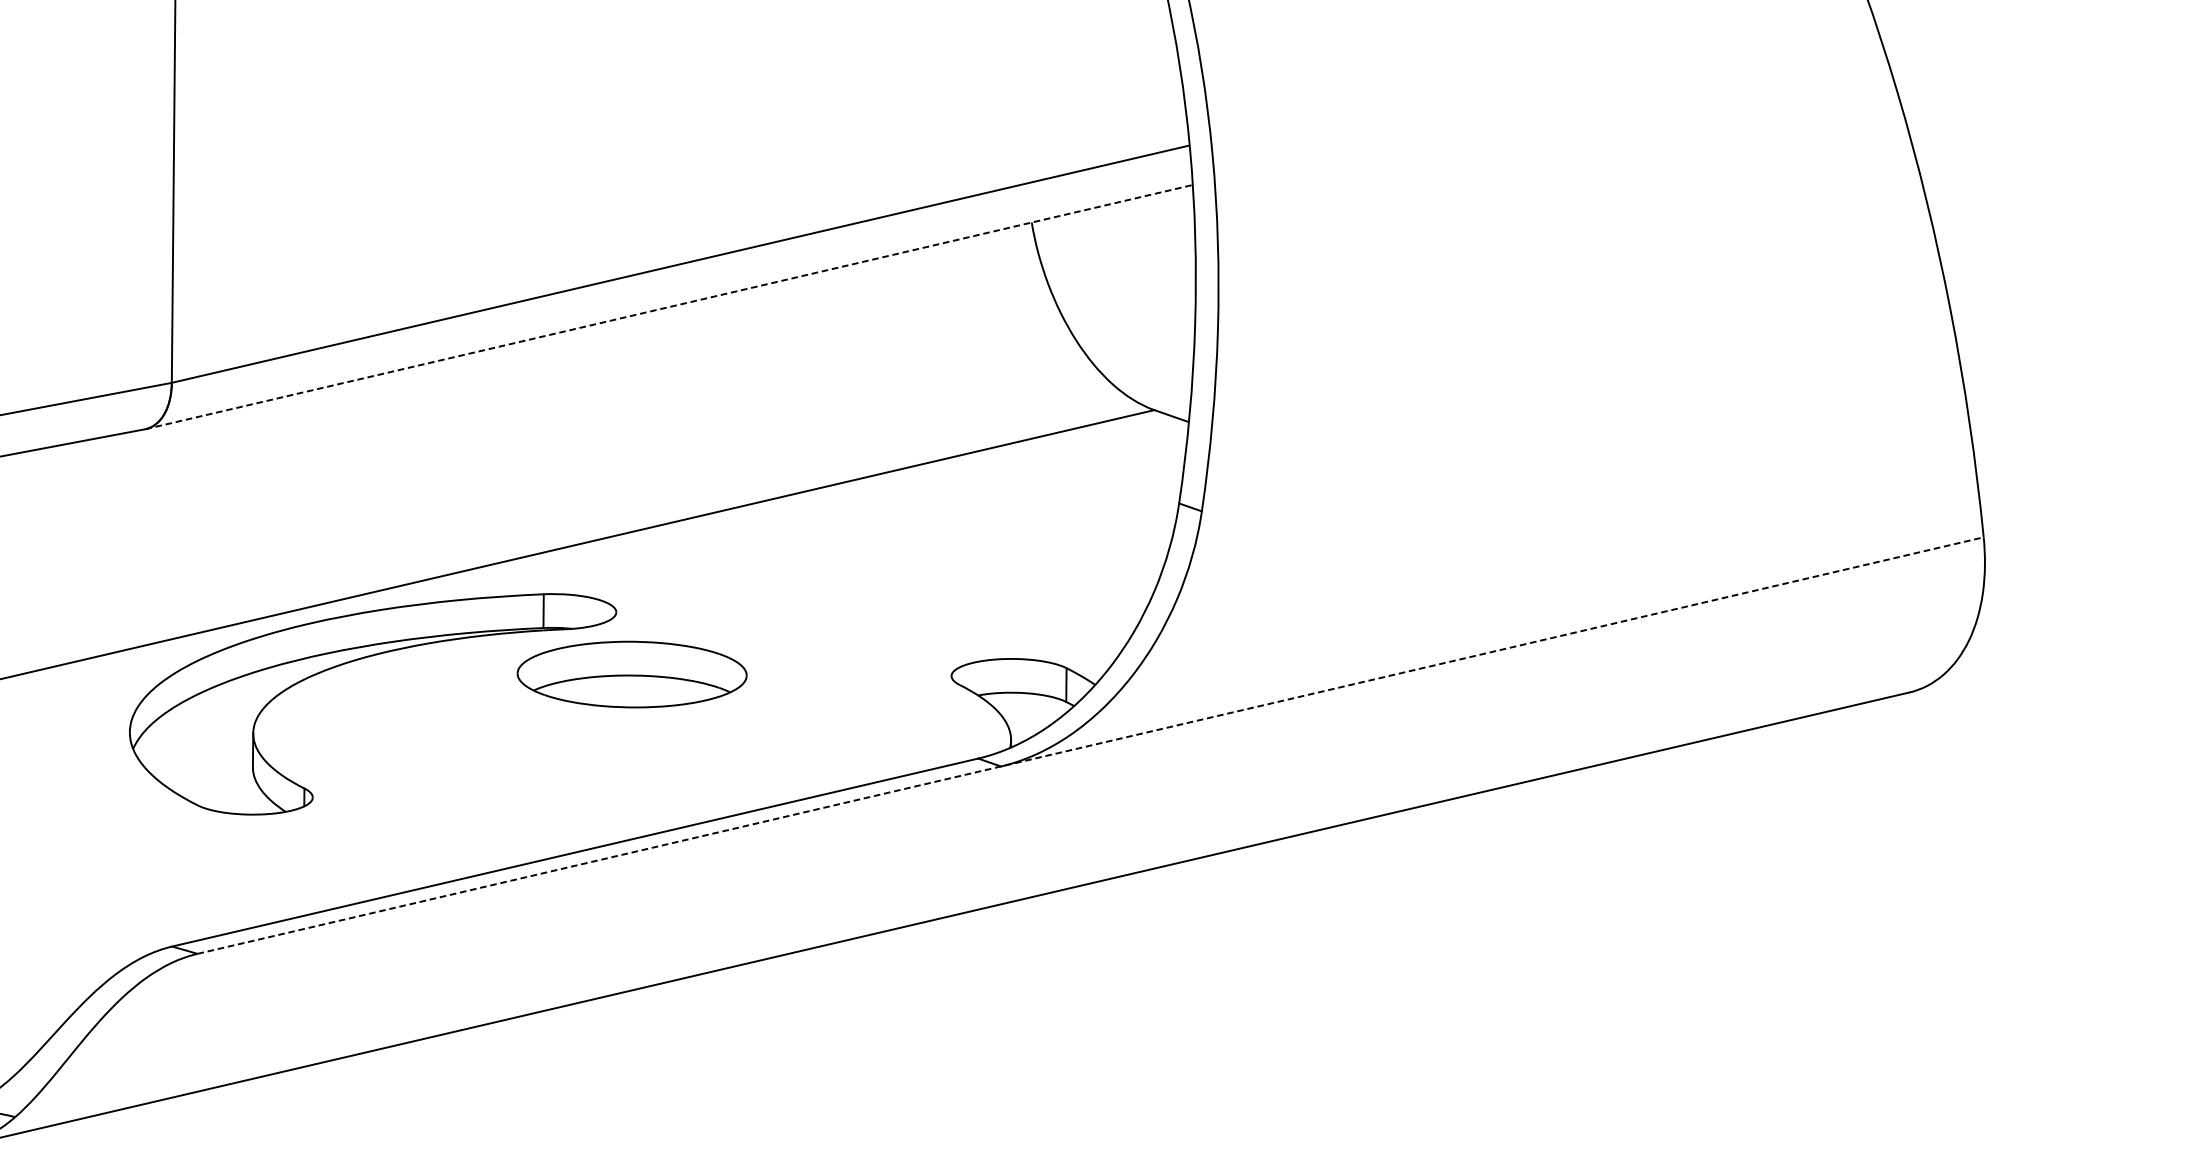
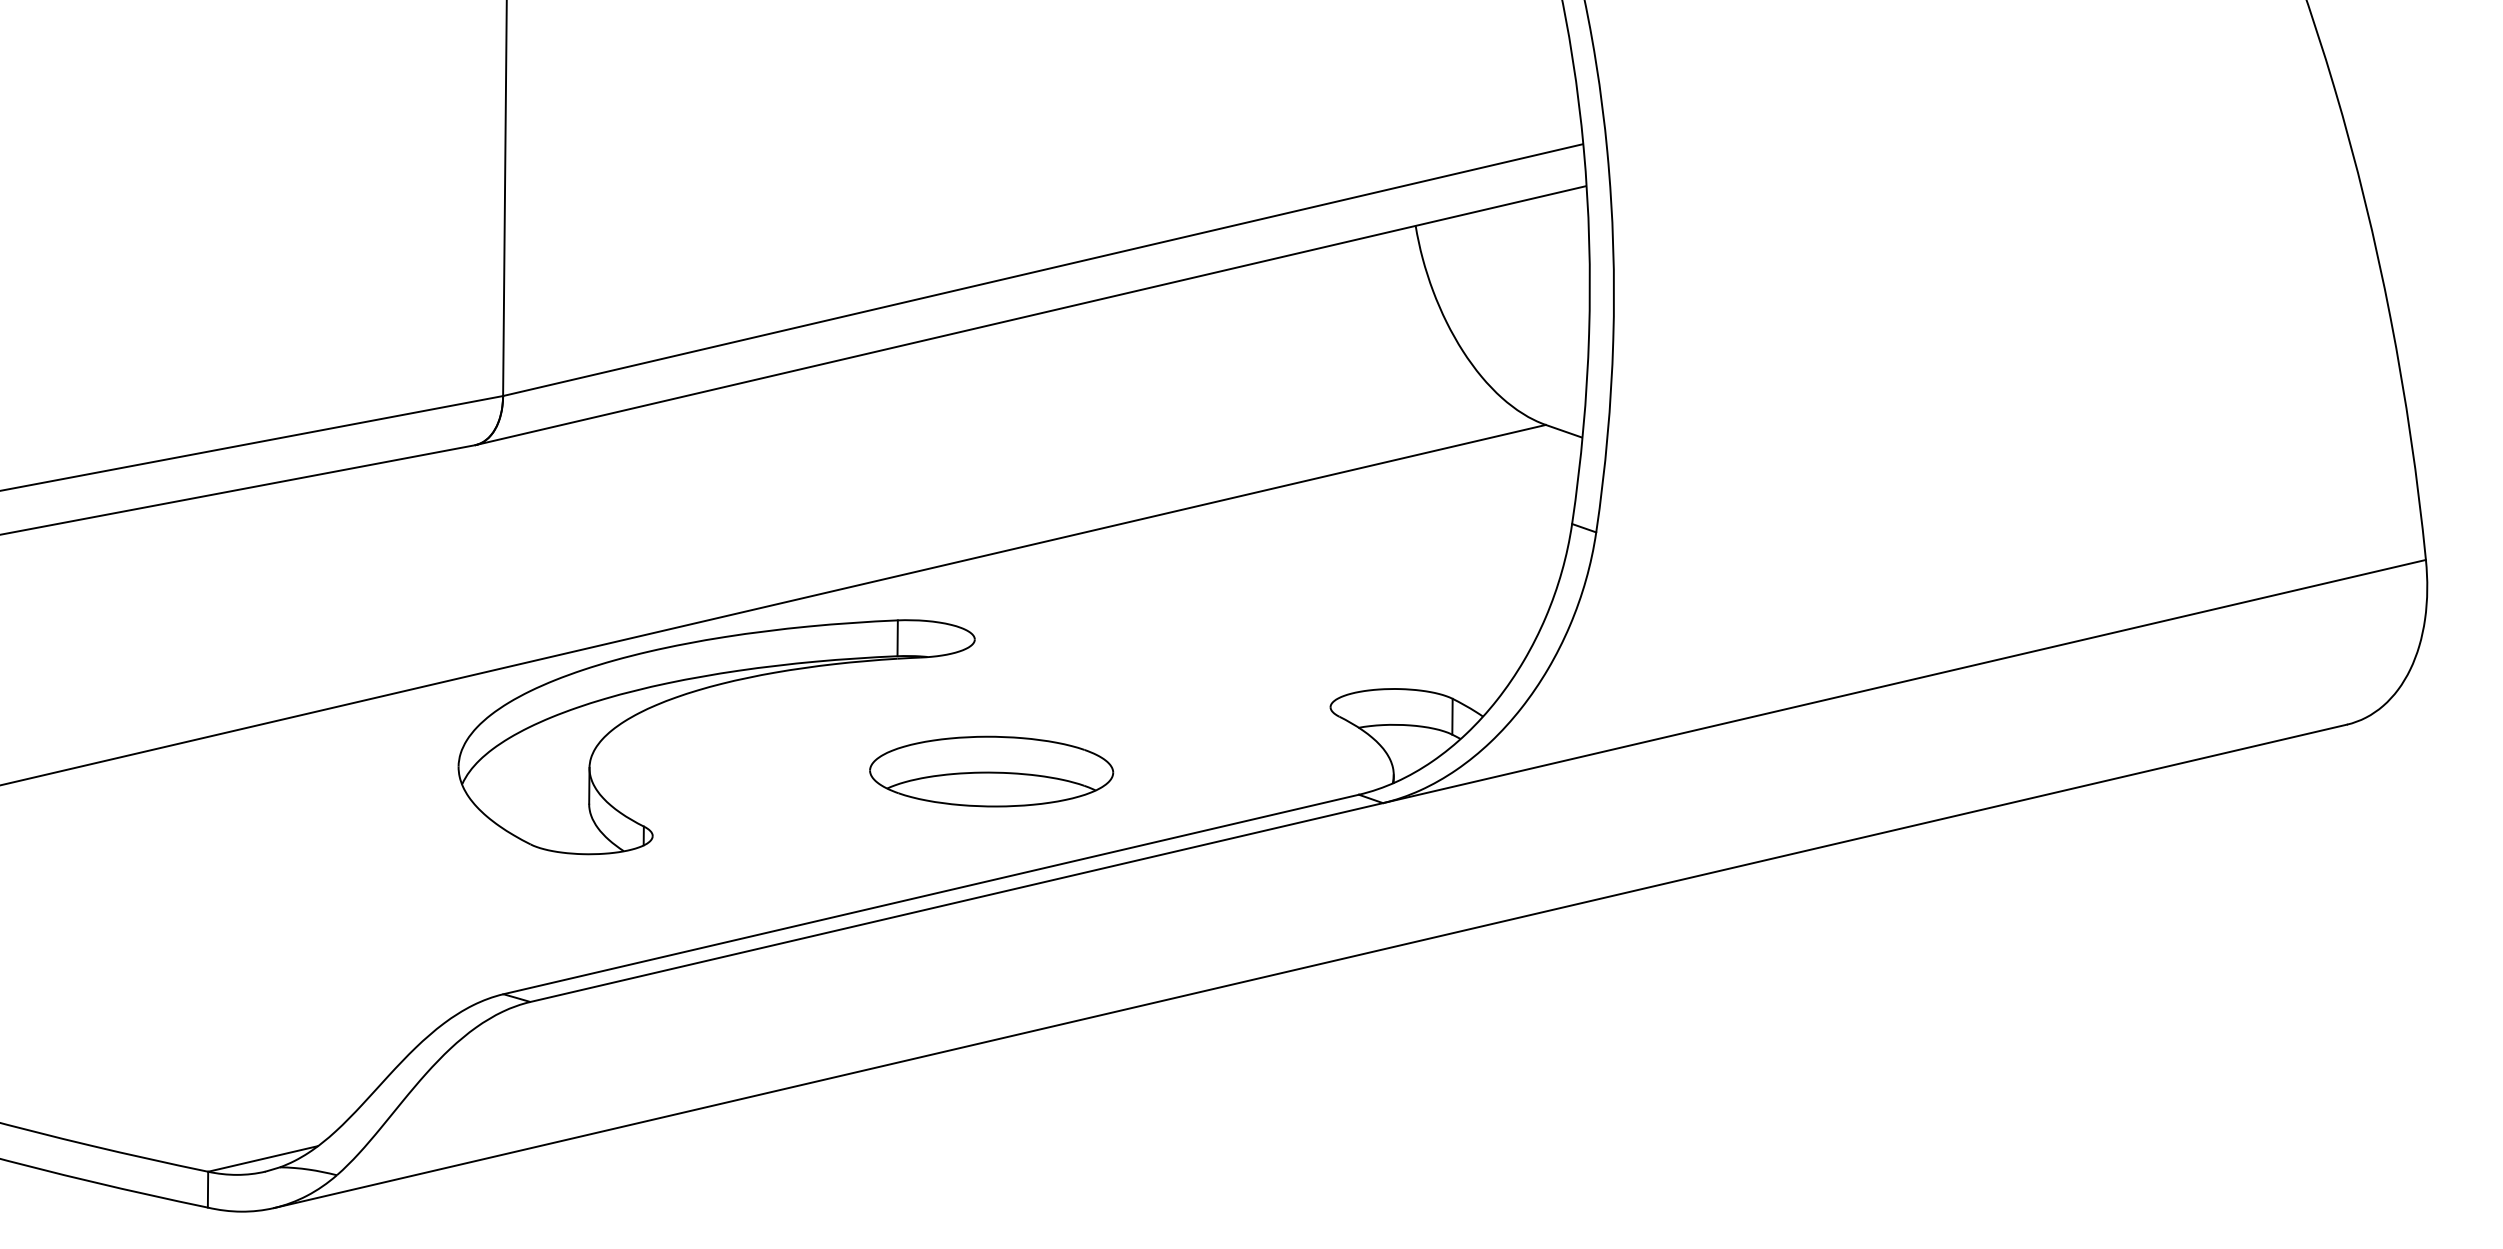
line: (668, 306) -> (1030, 315), dashed -> solid
part: (632, 674) -> (991, 771), moved
line: (1090, 745) -> (1478, 780), dashed -> solid

